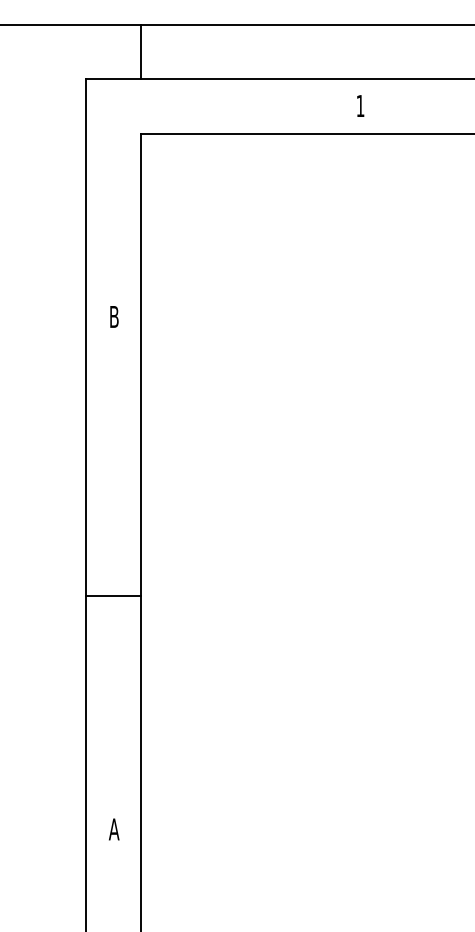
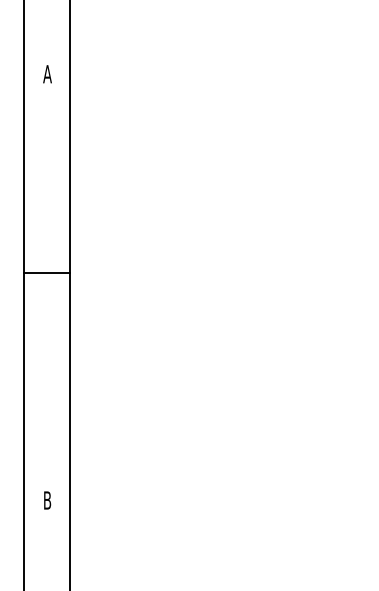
text: (114, 316) -> (47, 73), B -> A
line: (113, 595) -> (46, 272), moved
text: (113, 829) -> (46, 500), A -> B

